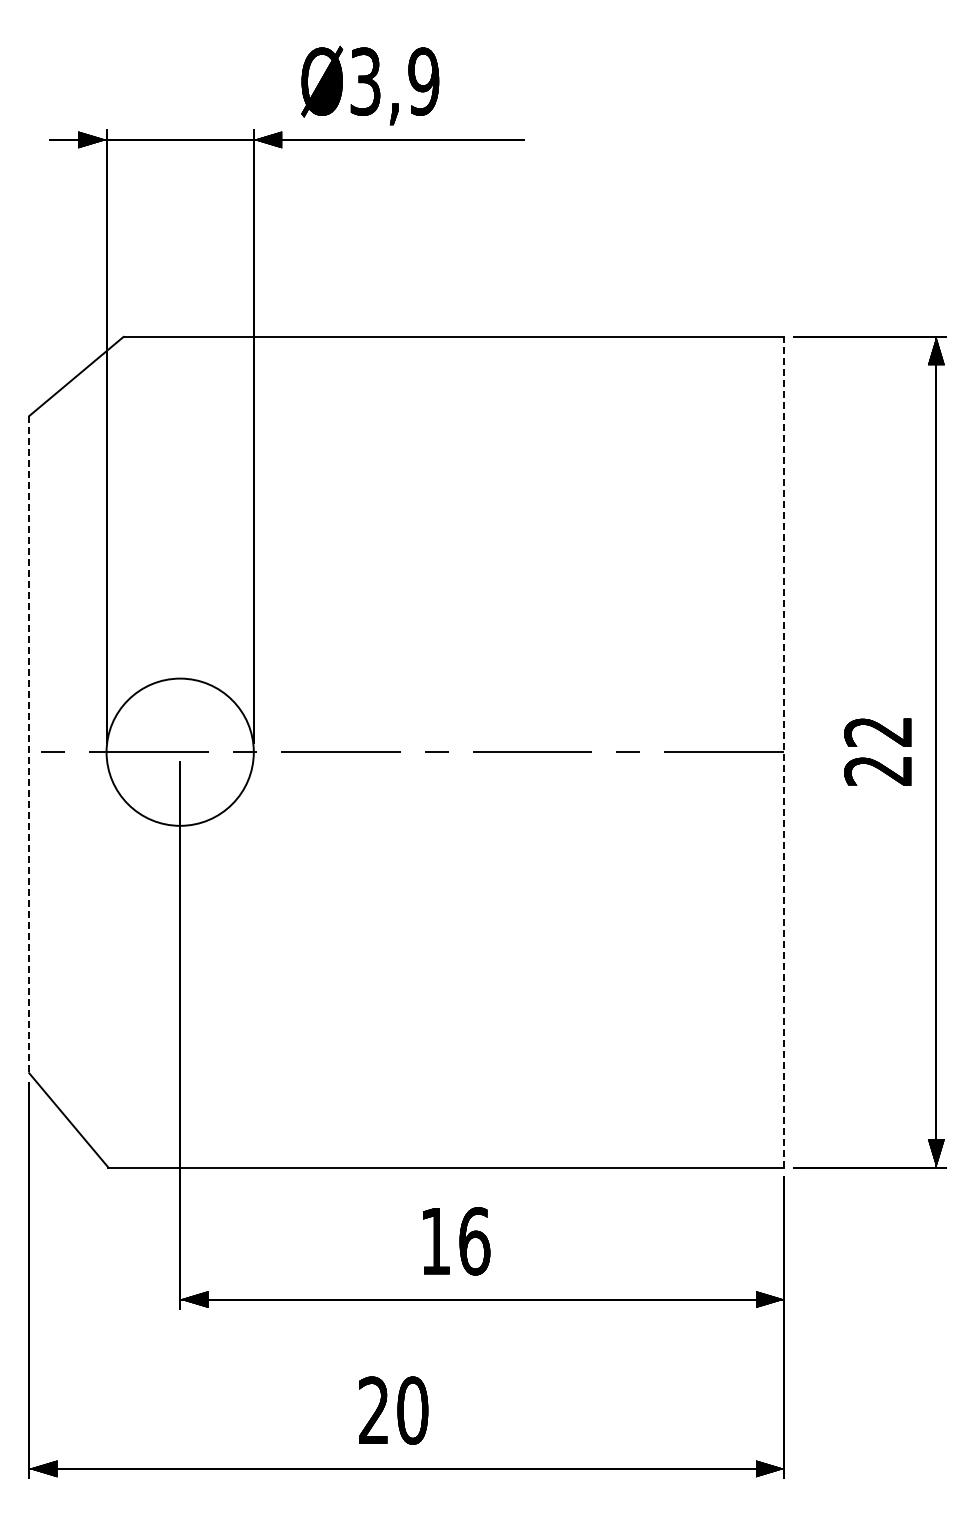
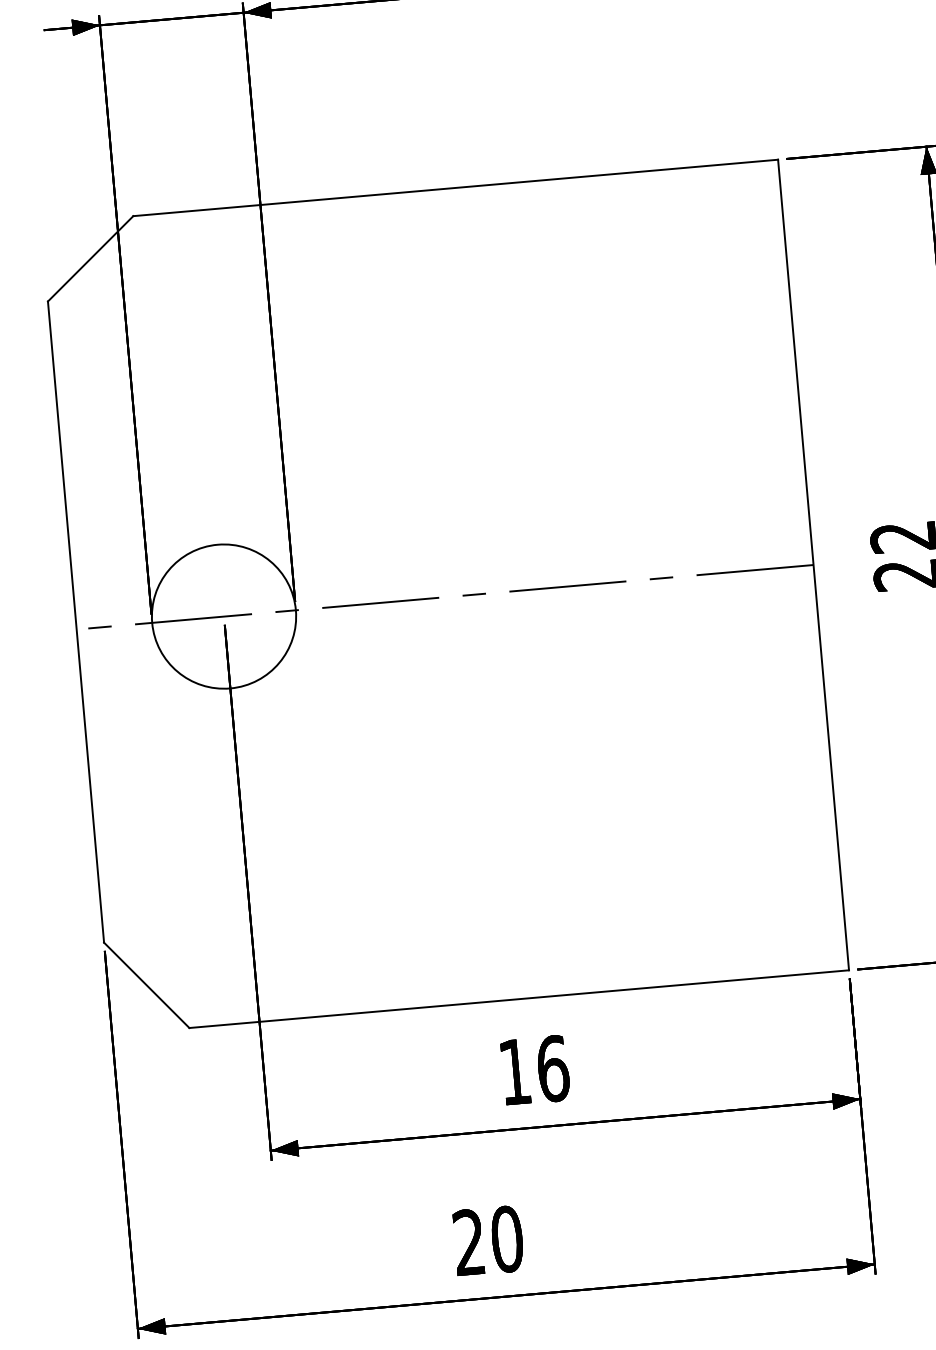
line: (29, 744) -> (76, 621), dashed -> solid
line: (784, 751) -> (813, 564), dashed -> solid

